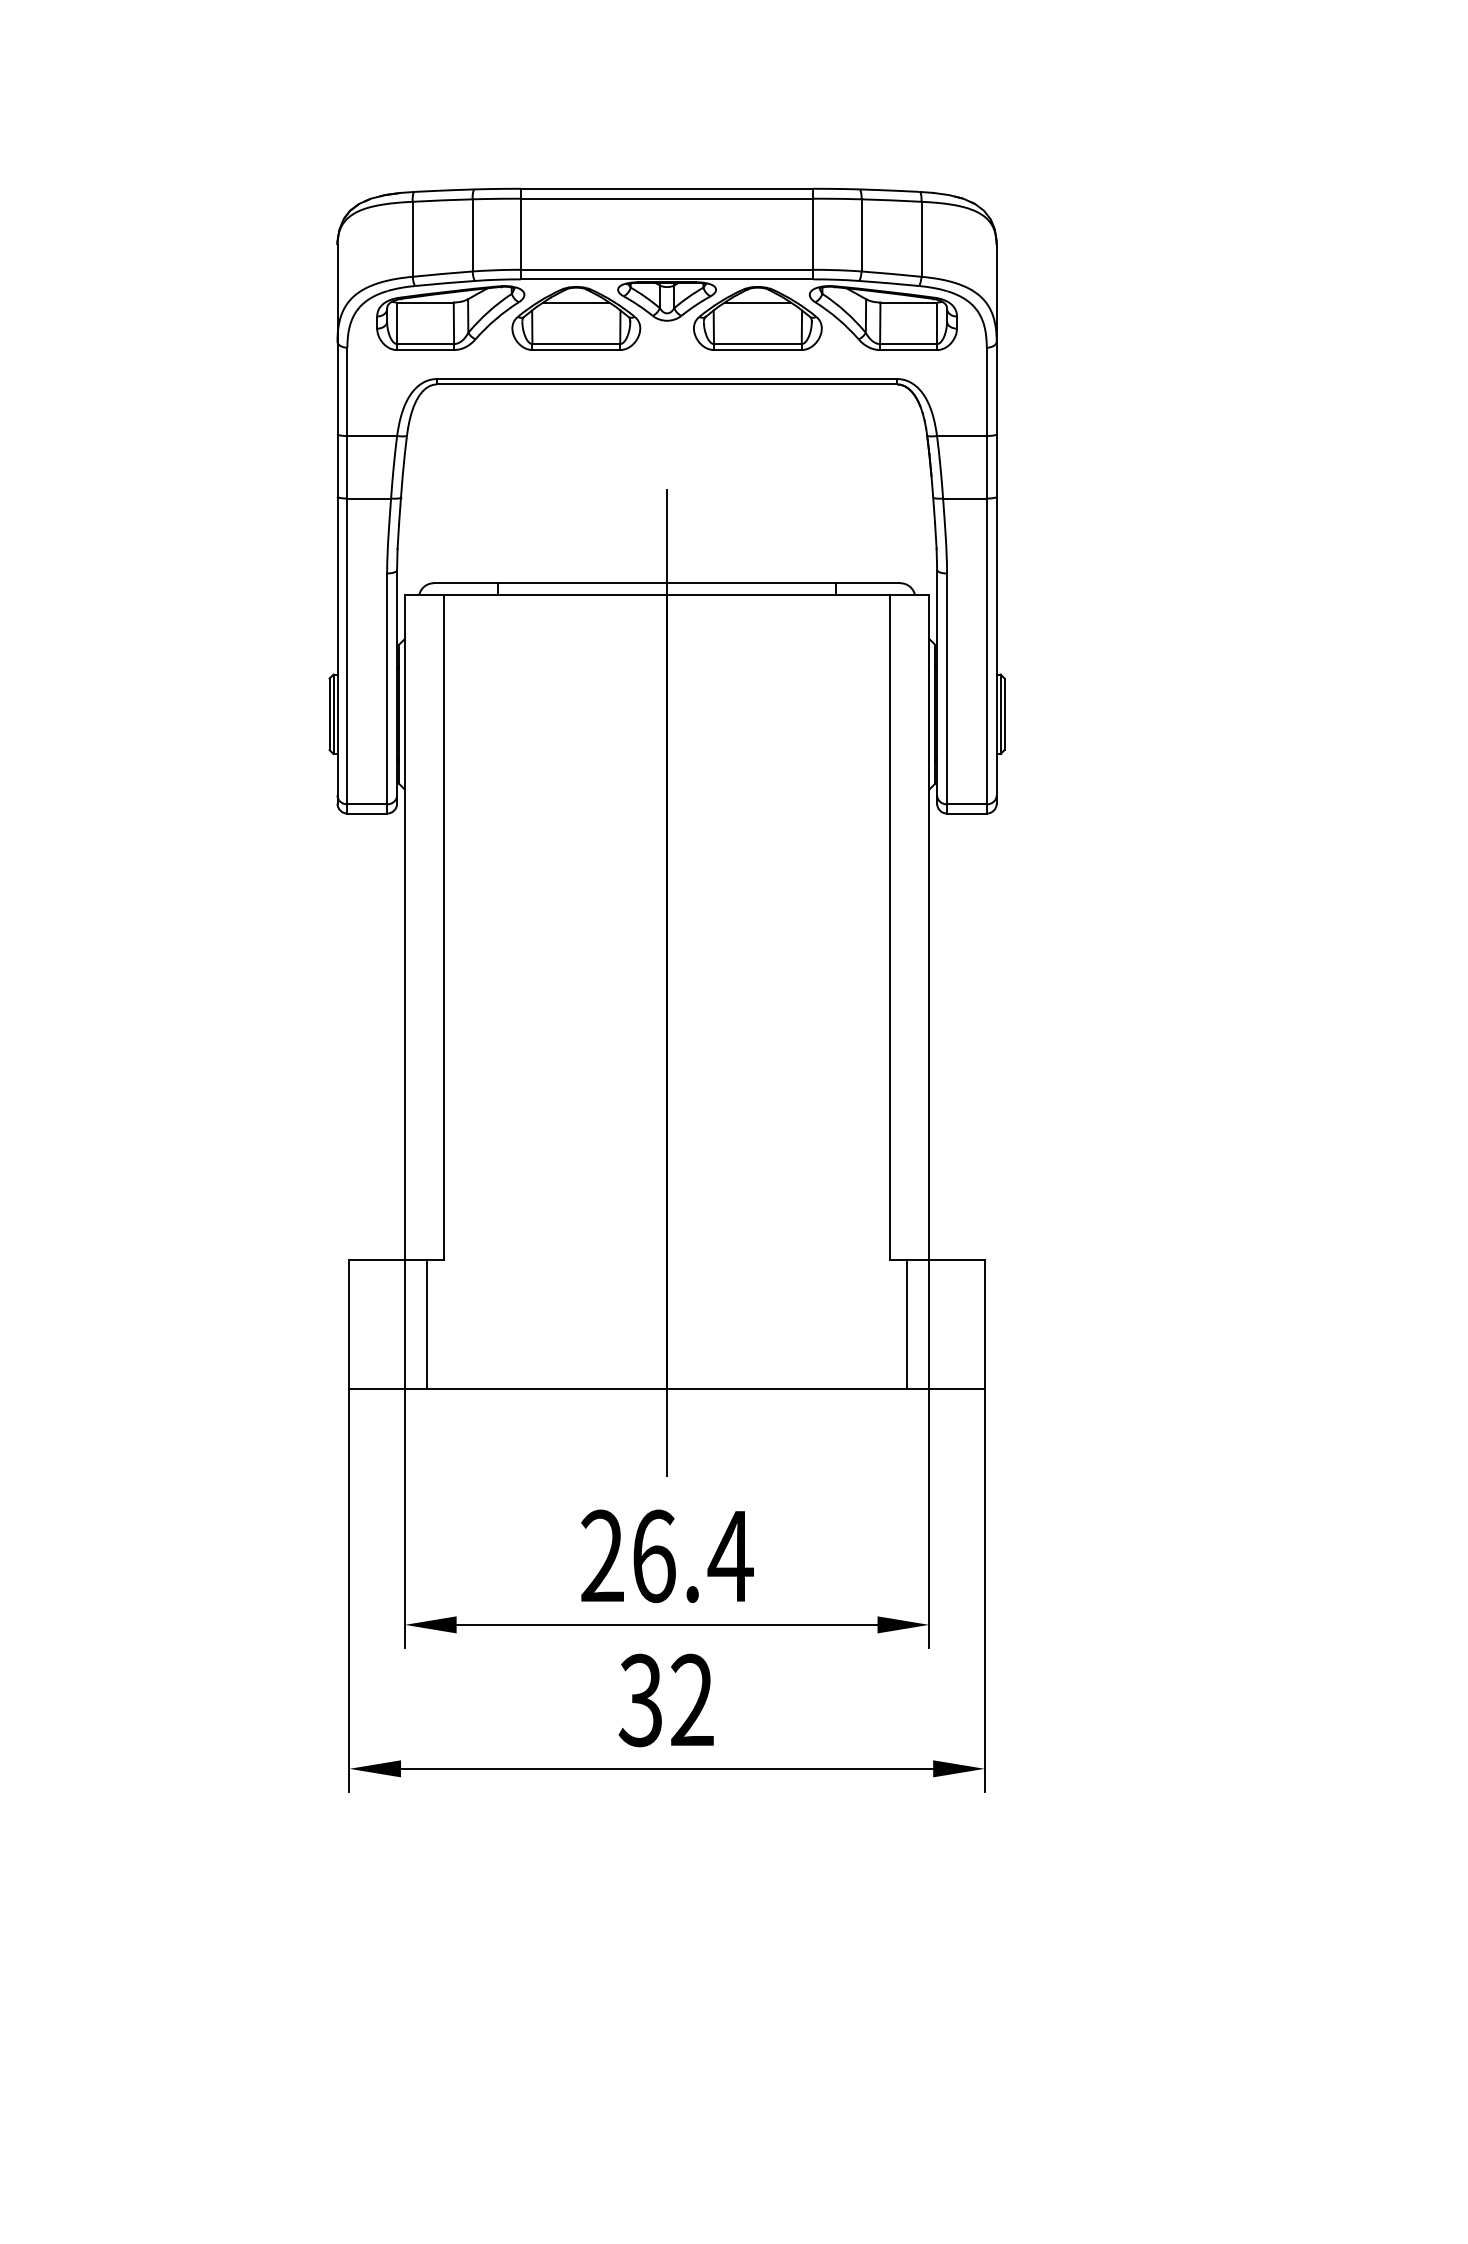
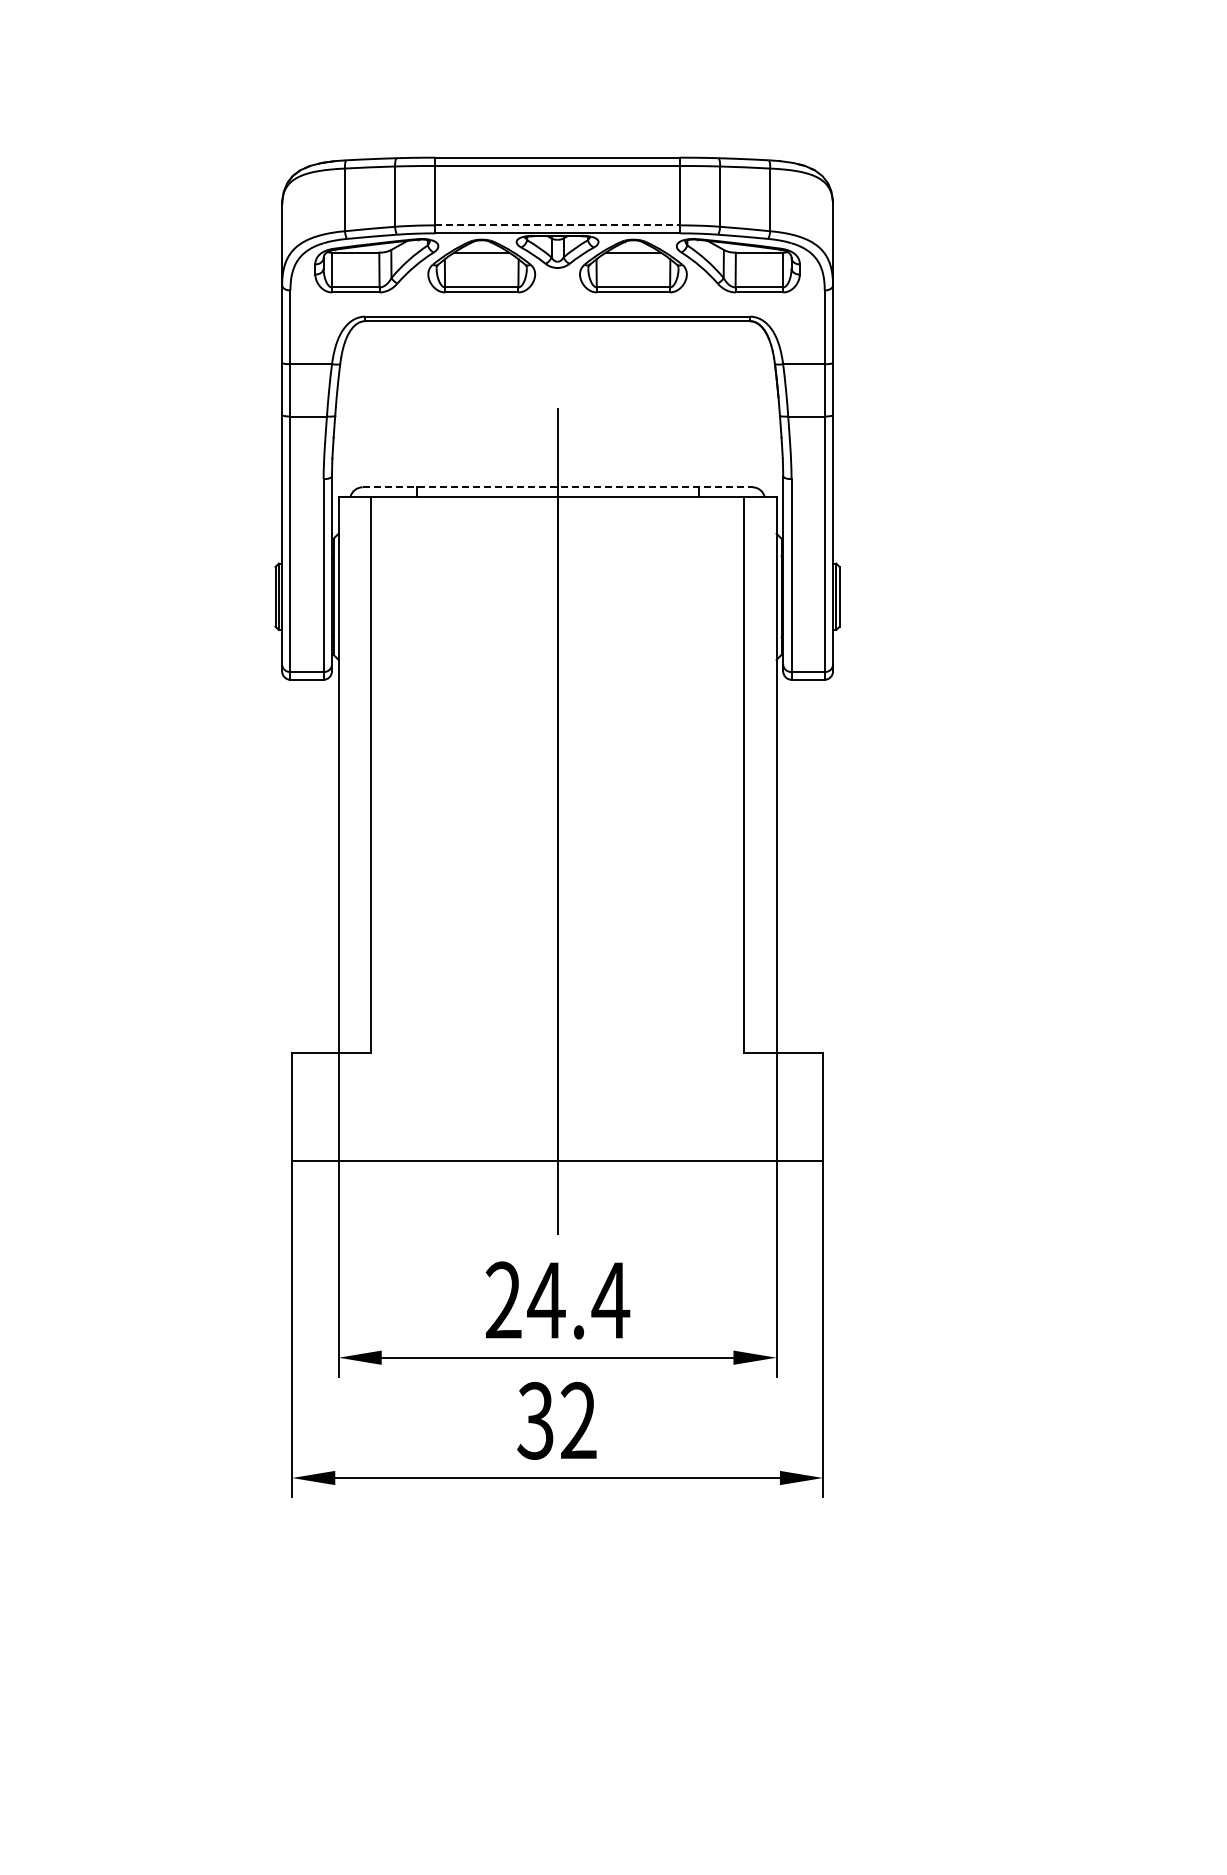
line: (668, 269) -> (558, 225), solid -> dashed
line: (666, 583) -> (557, 487), solid -> dashed
line: (427, 1324) -> (357, 1106), removed
line: (906, 1324) -> (757, 1106), removed
text: (653, 1556) -> (546, 1300), 26.4 -> 24.4

